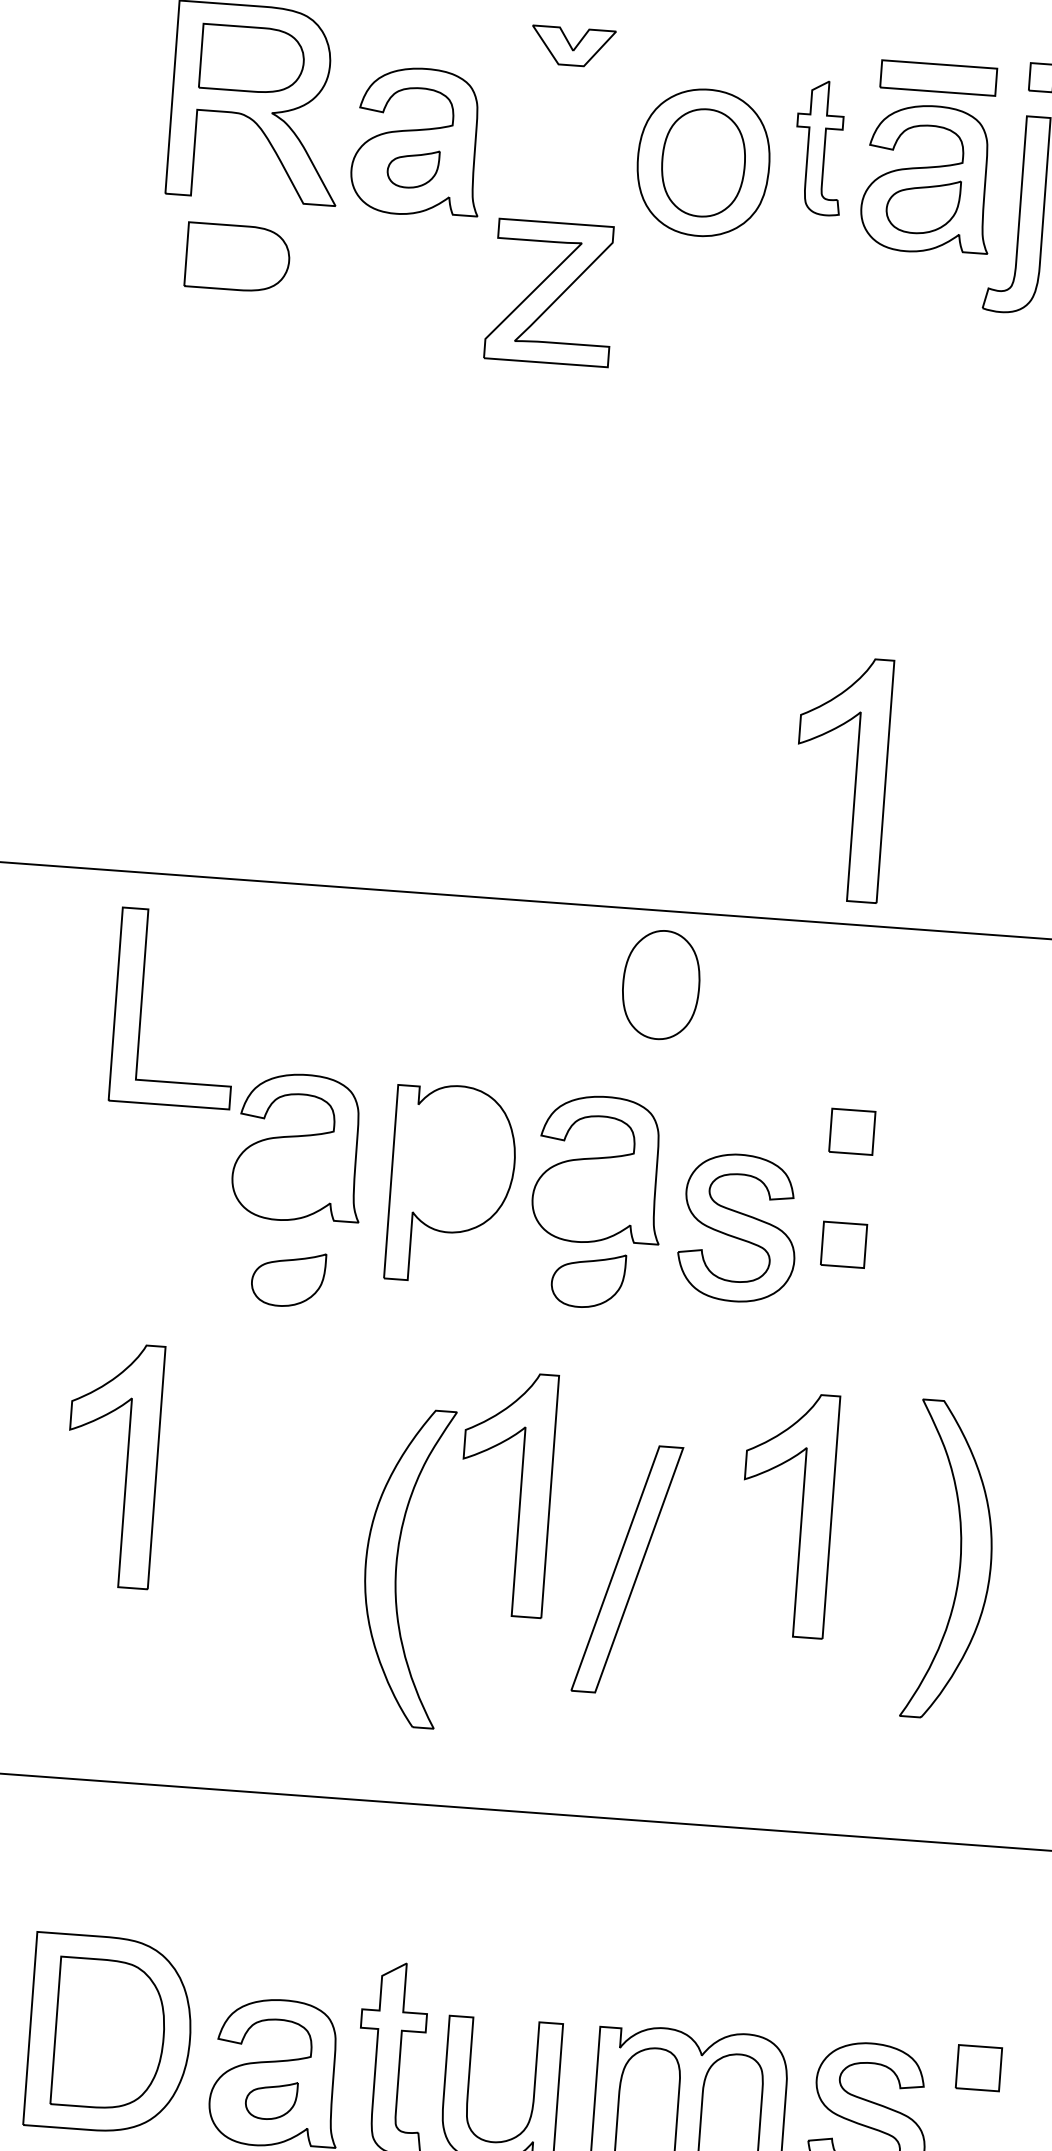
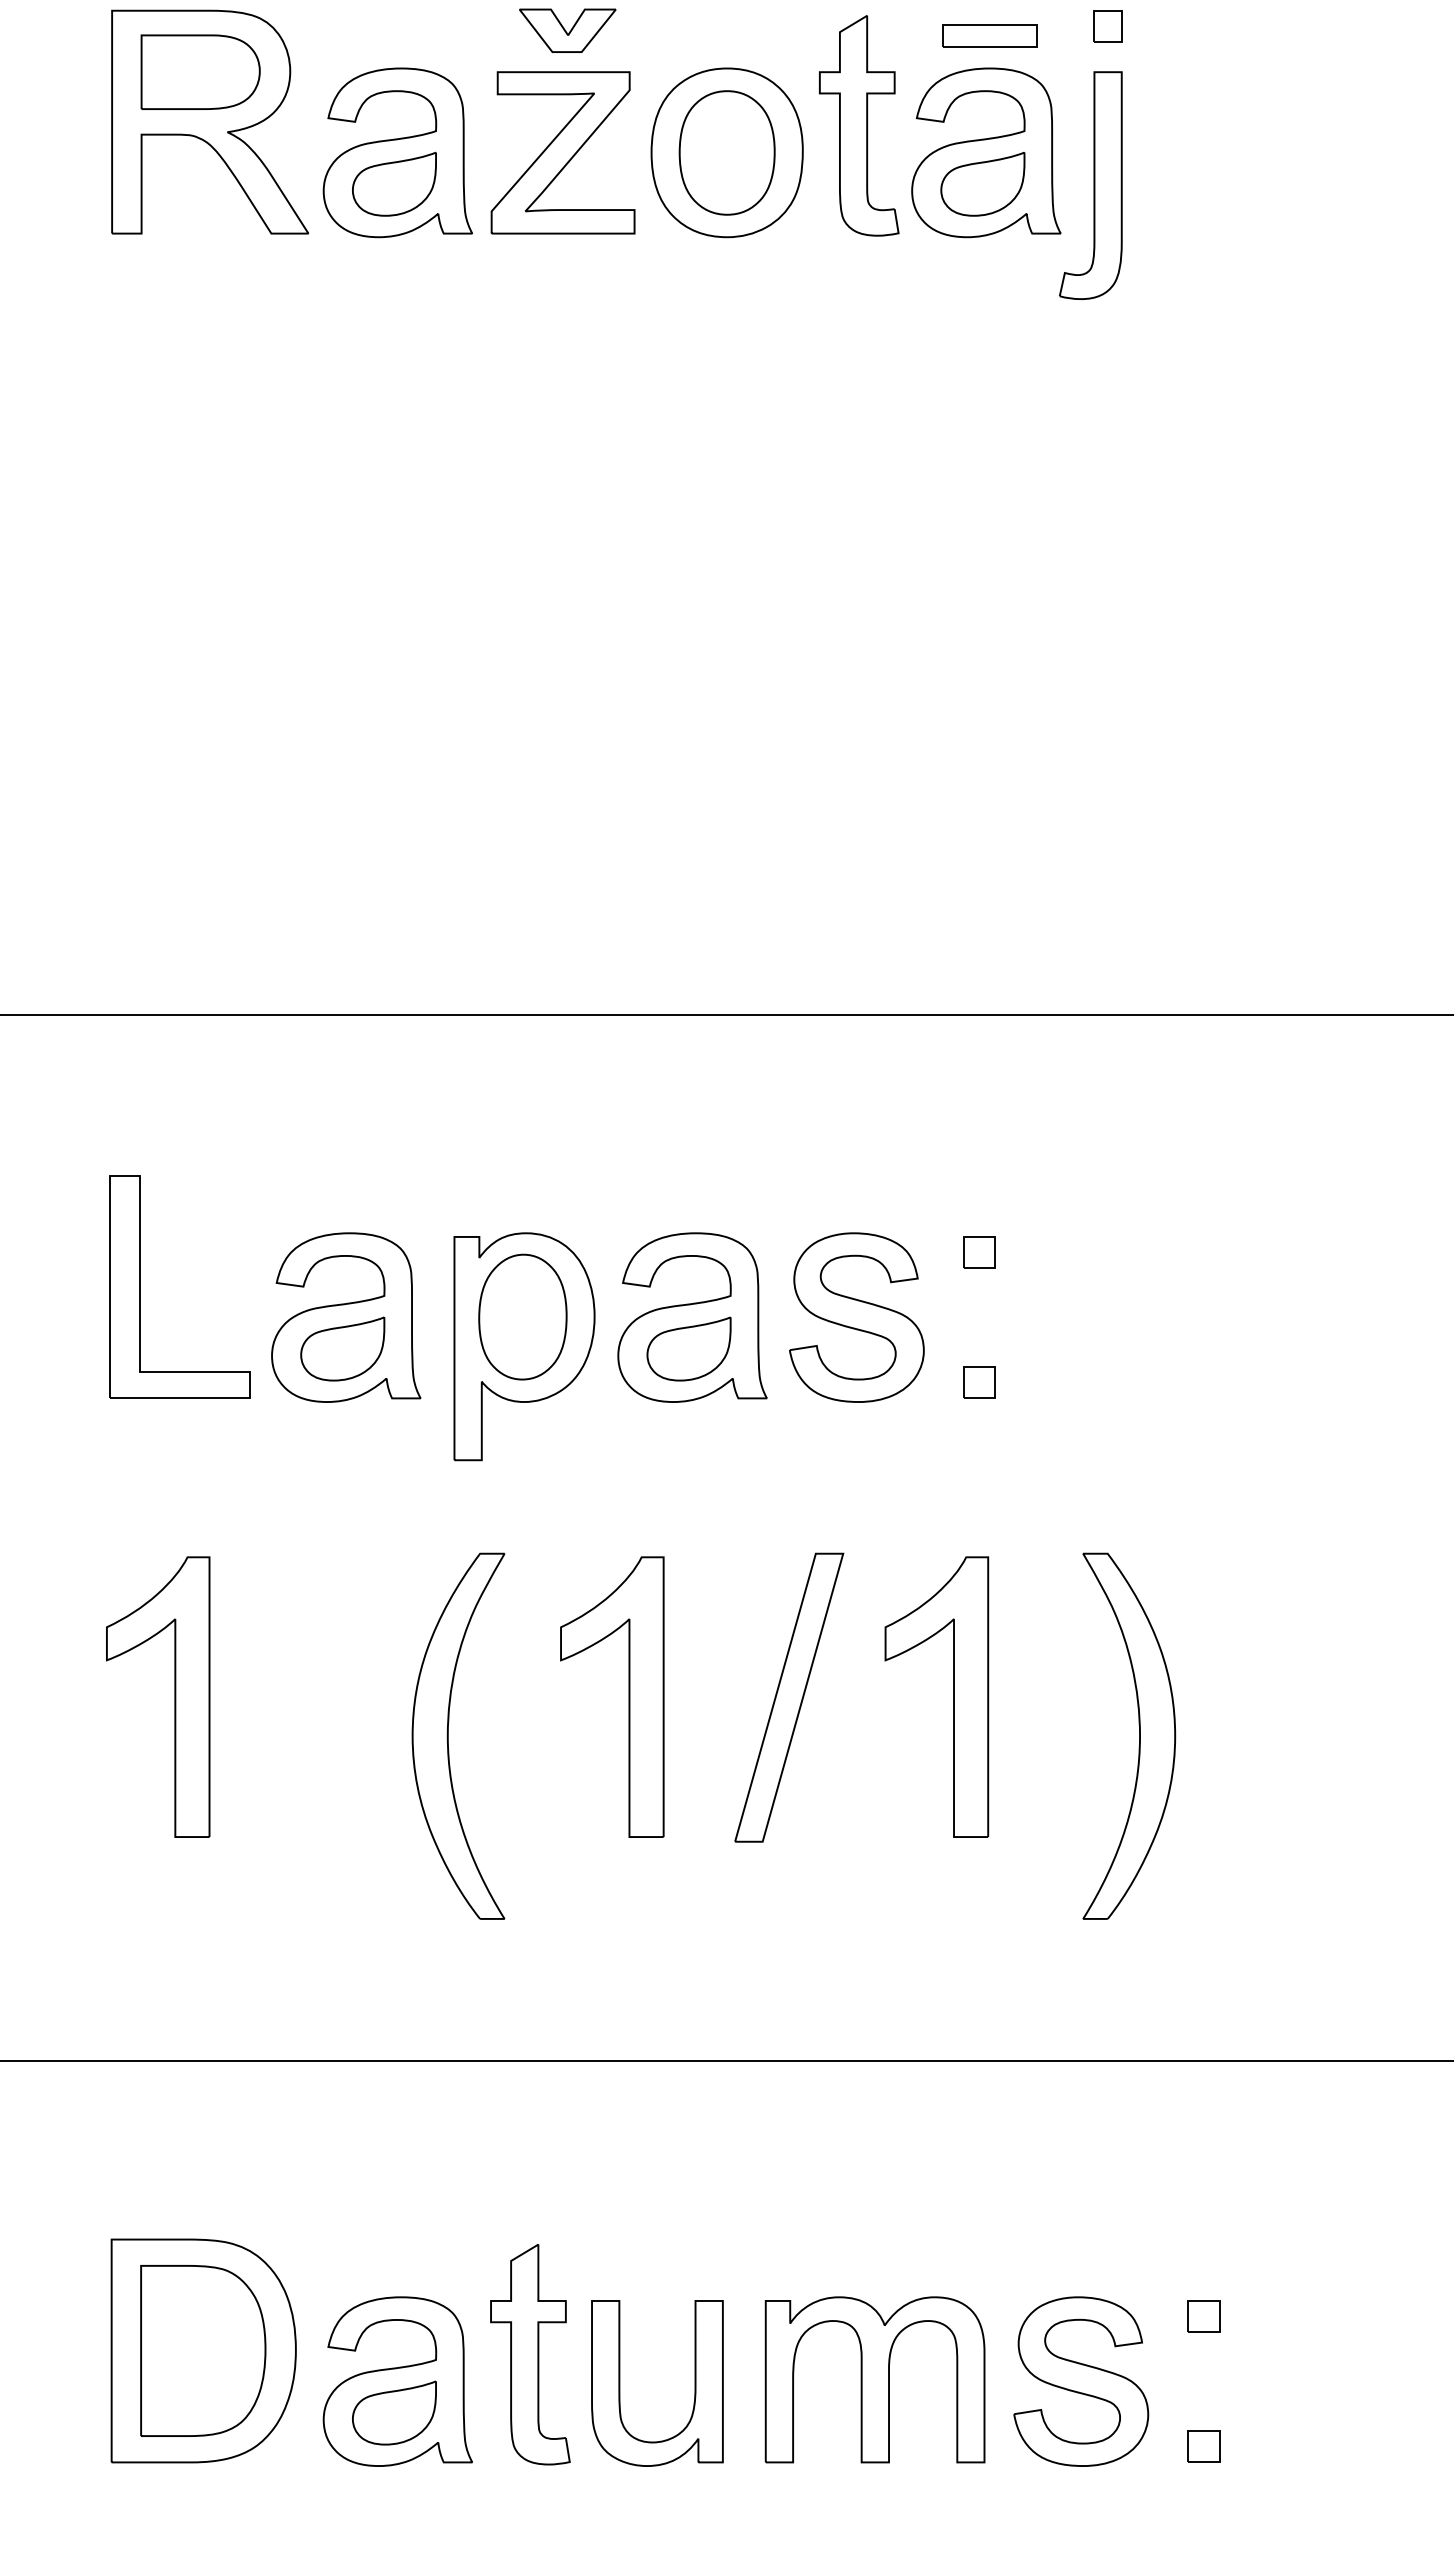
part: (938, 77) -> (989, 35), size x0.71
part: (819, 147) -> (859, 125), size x1.43
part: (413, 168) -> (394, 183), size x1.43
part: (237, 257) -> (200, 300), removed
part: (550, 292) -> (562, 152), moved
part: (855, 779) -> (953, 847), removed
part: (660, 984) -> (522, 1316), moved
part: (141, 1005) -> (140, 1286), moved
part: (852, 1131) -> (979, 1252), size x0.62
part: (737, 1227) -> (856, 1317), moved
part: (843, 1244) -> (979, 1382), size x0.62
part: (288, 1278) -> (342, 1348), moved
part: (587, 1279) -> (688, 1348), moved
part: (396, 1566) -> (448, 1735), moved
part: (627, 1569) -> (789, 1697), moved
part: (978, 2068) -> (1203, 2316), size x0.62
part: (271, 2099) -> (394, 2412), size x1.43

